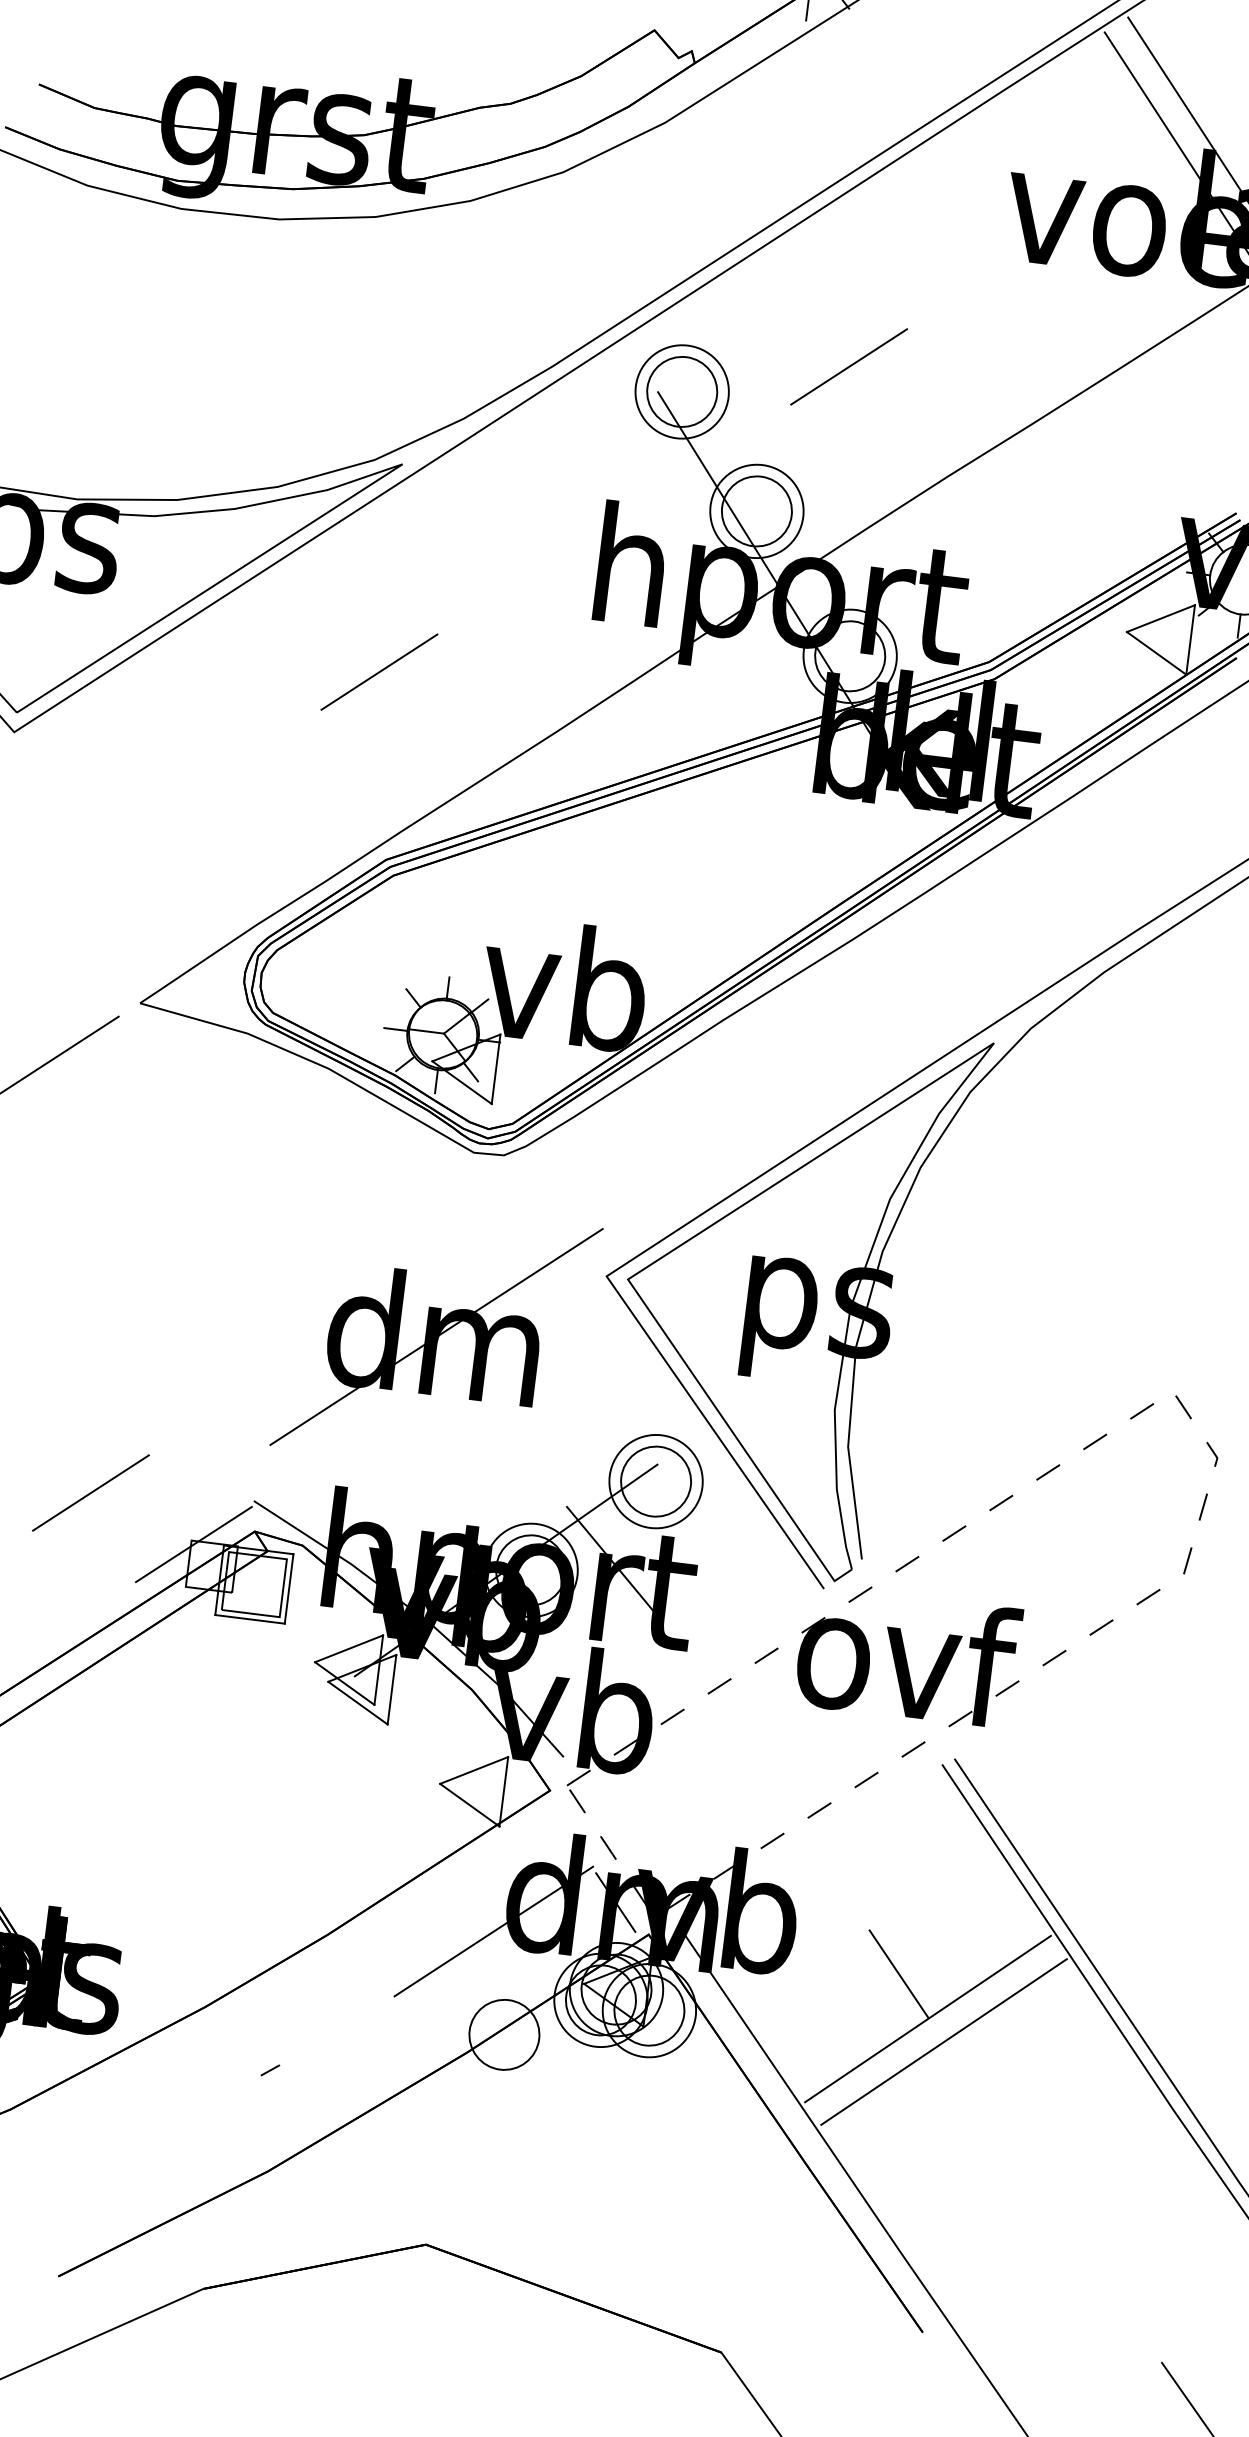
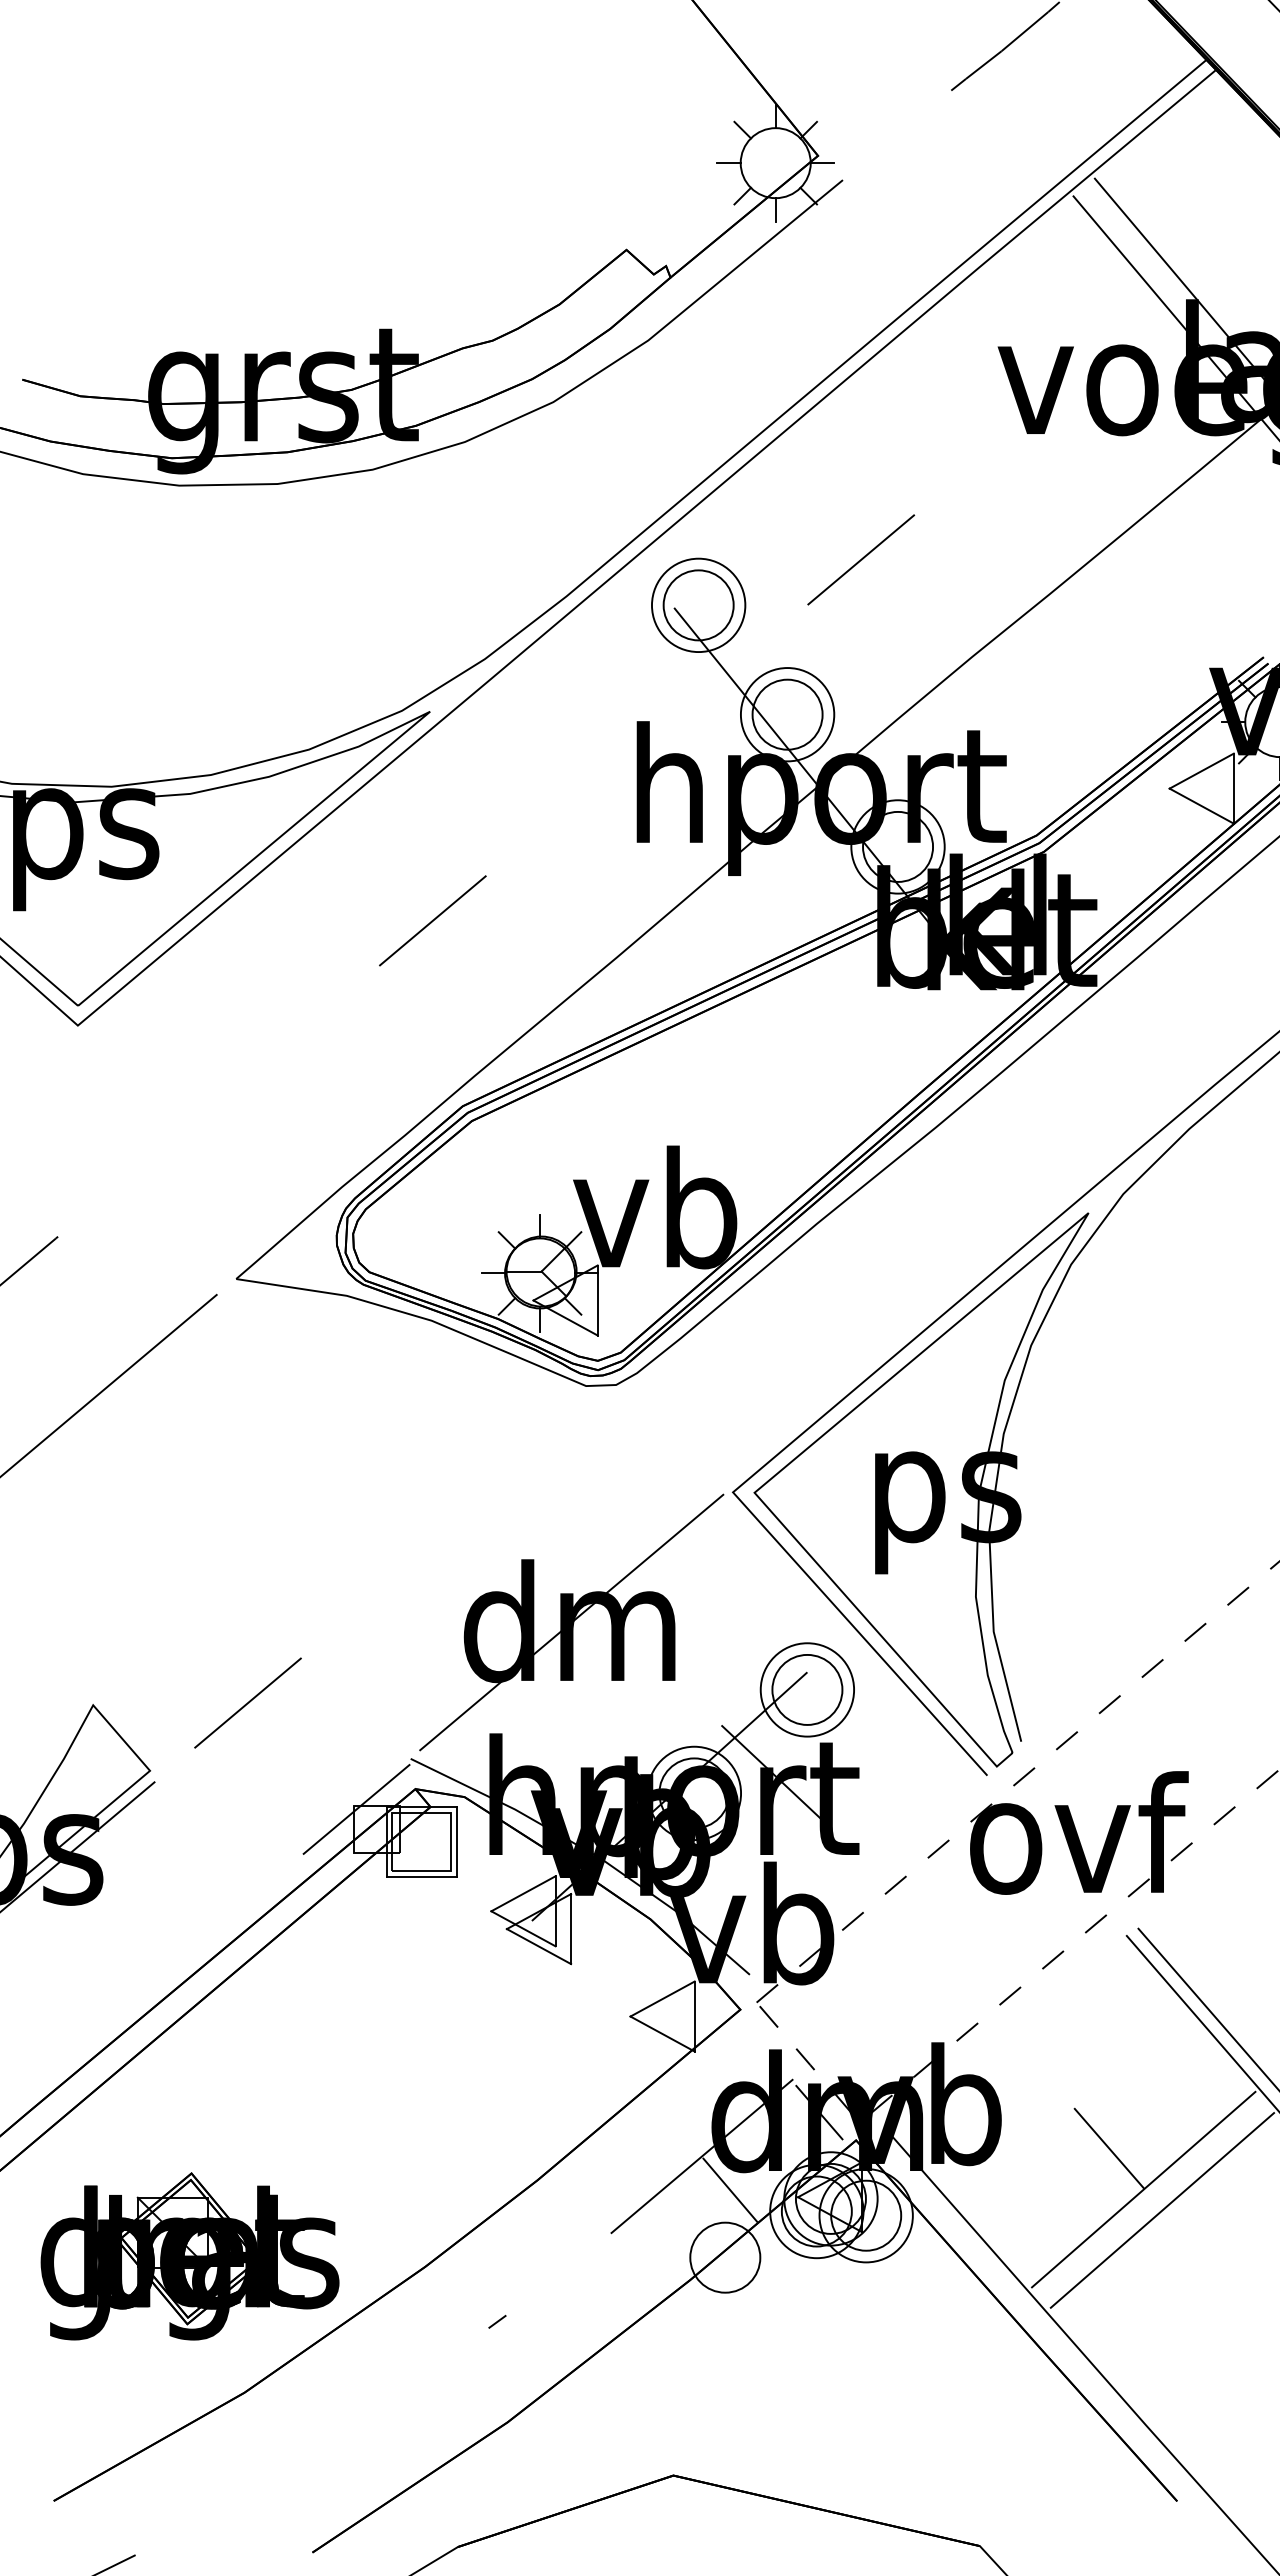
part: (436, 1336) -> (571, 1622), moved
line: (90, 1492) -> (247, 1702), moved
line: (518, 1967) -> (730, 2189), added

